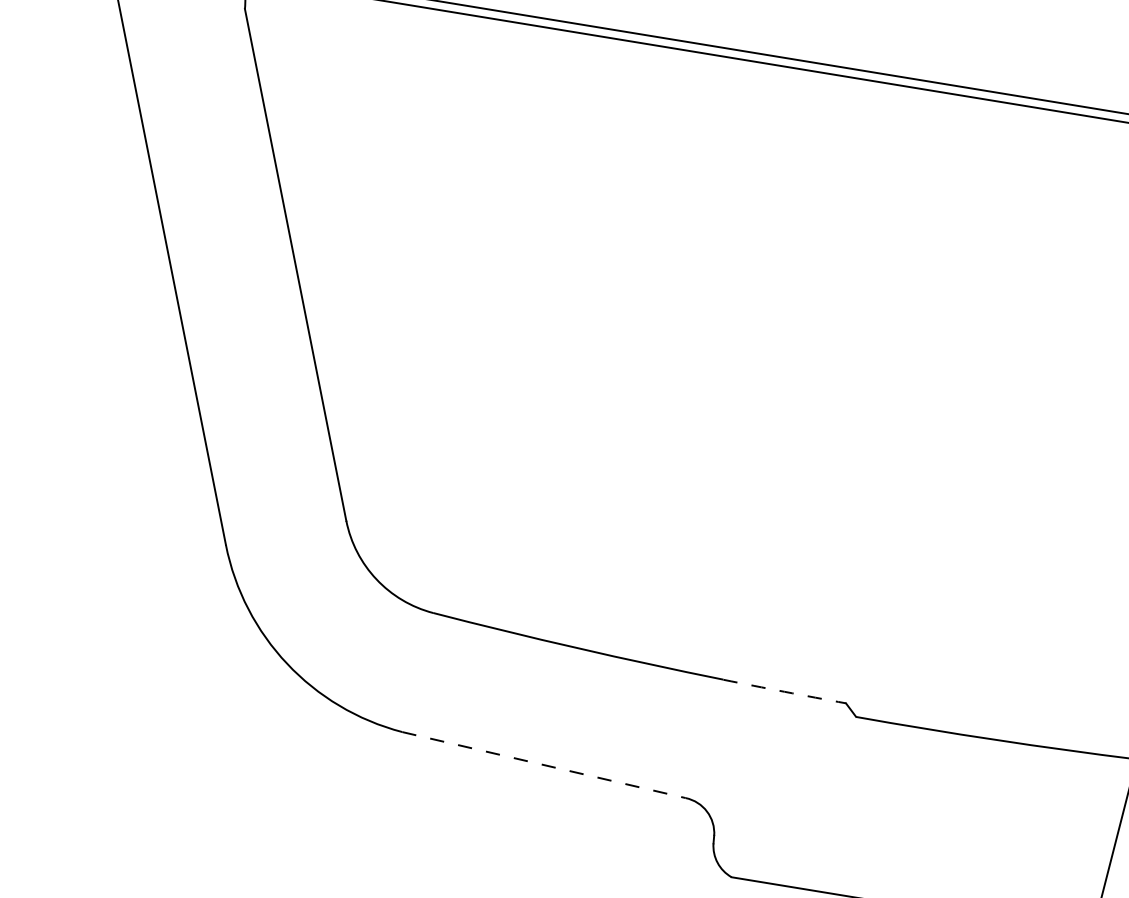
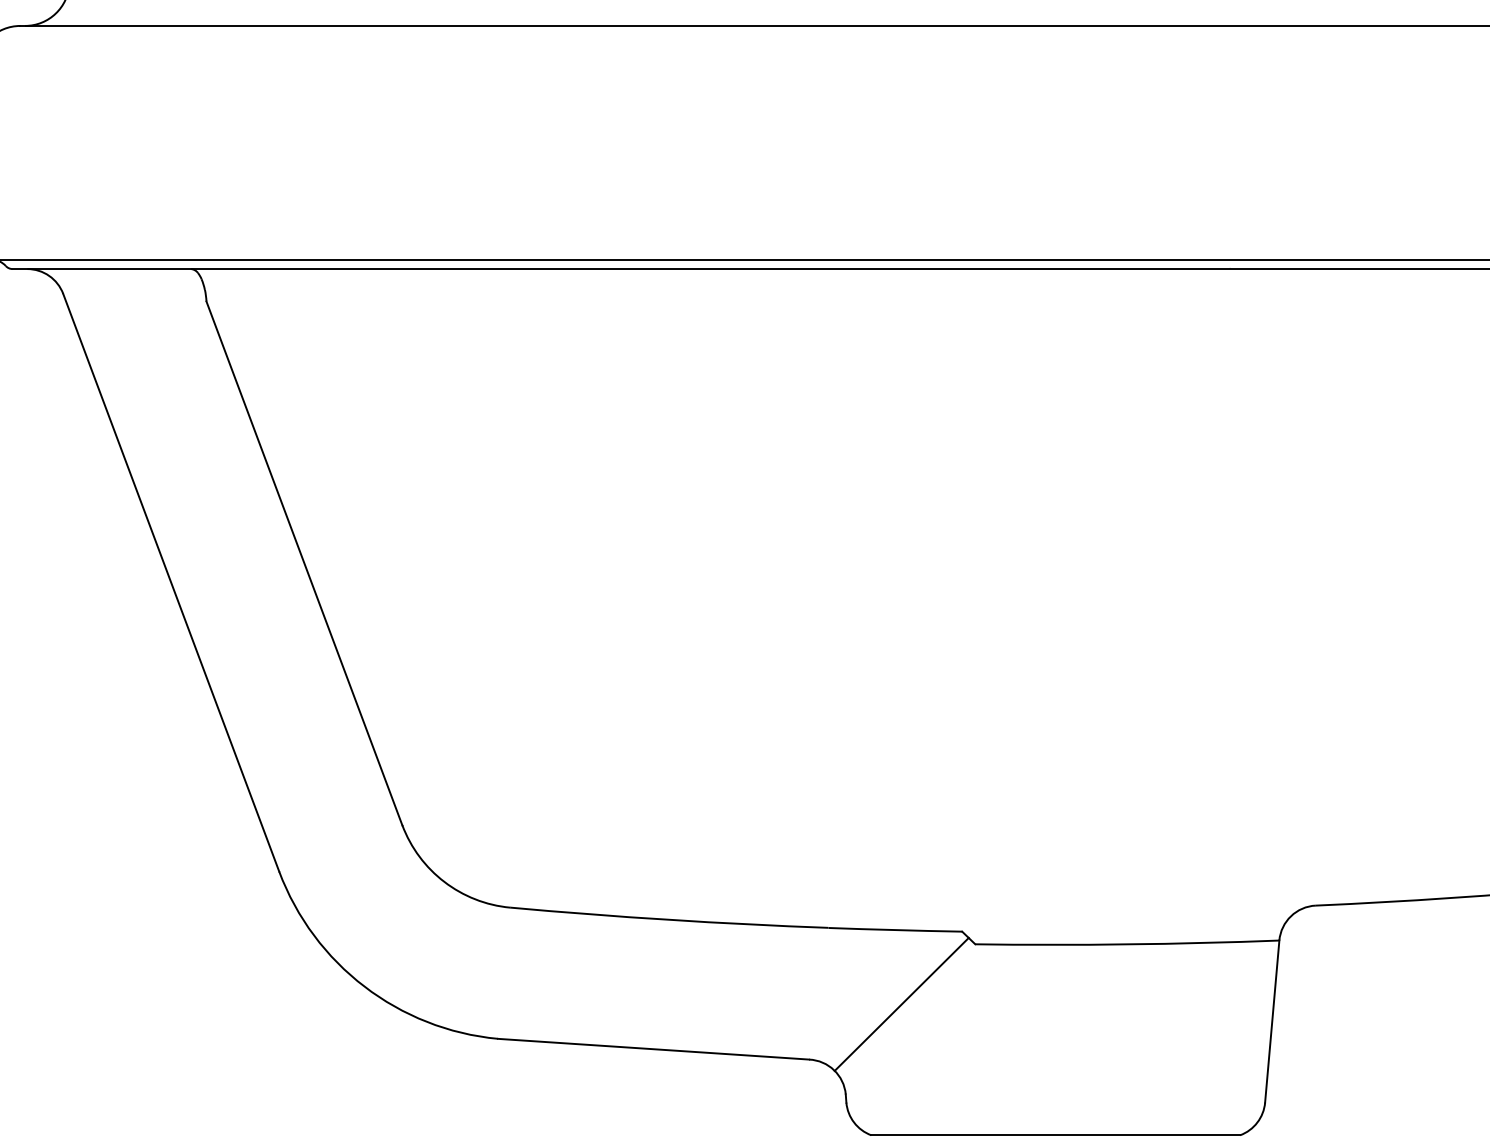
arc: (784, 692) -> (895, 930), dashed -> solid
line: (779, 760) -> (901, 1003), added
line: (543, 765) -> (653, 1049), dashed -> solid

